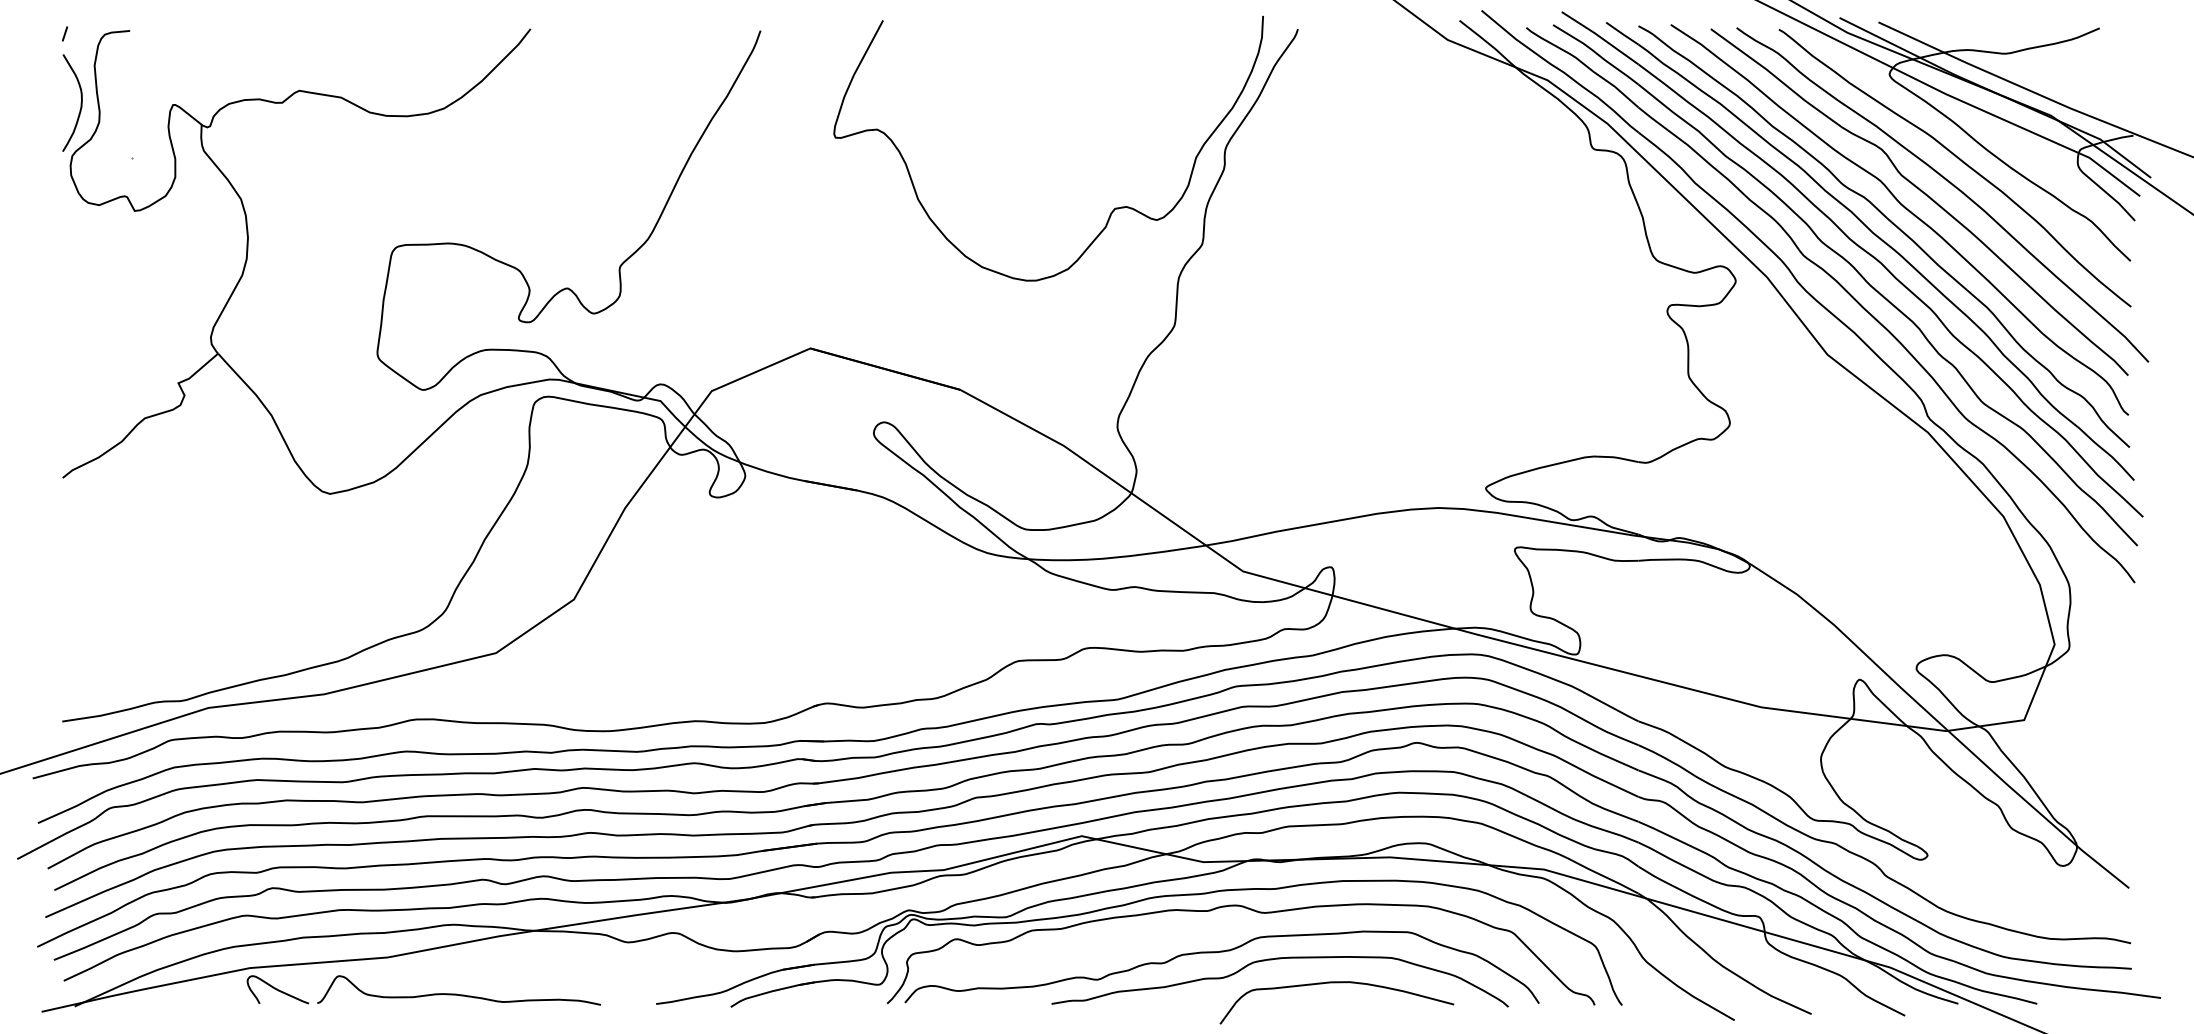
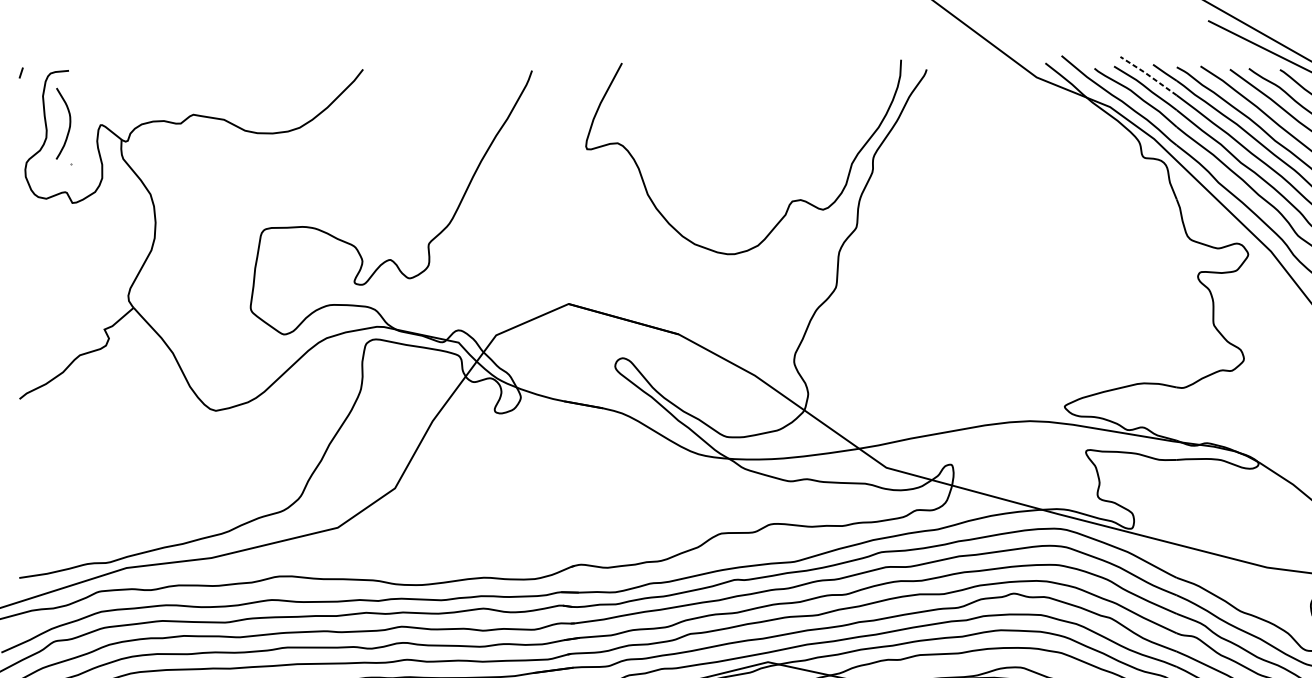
line: (1600, 37) -> (1148, 75), solid -> dashed
curve: (80, 102) -> (69, 123), moved

